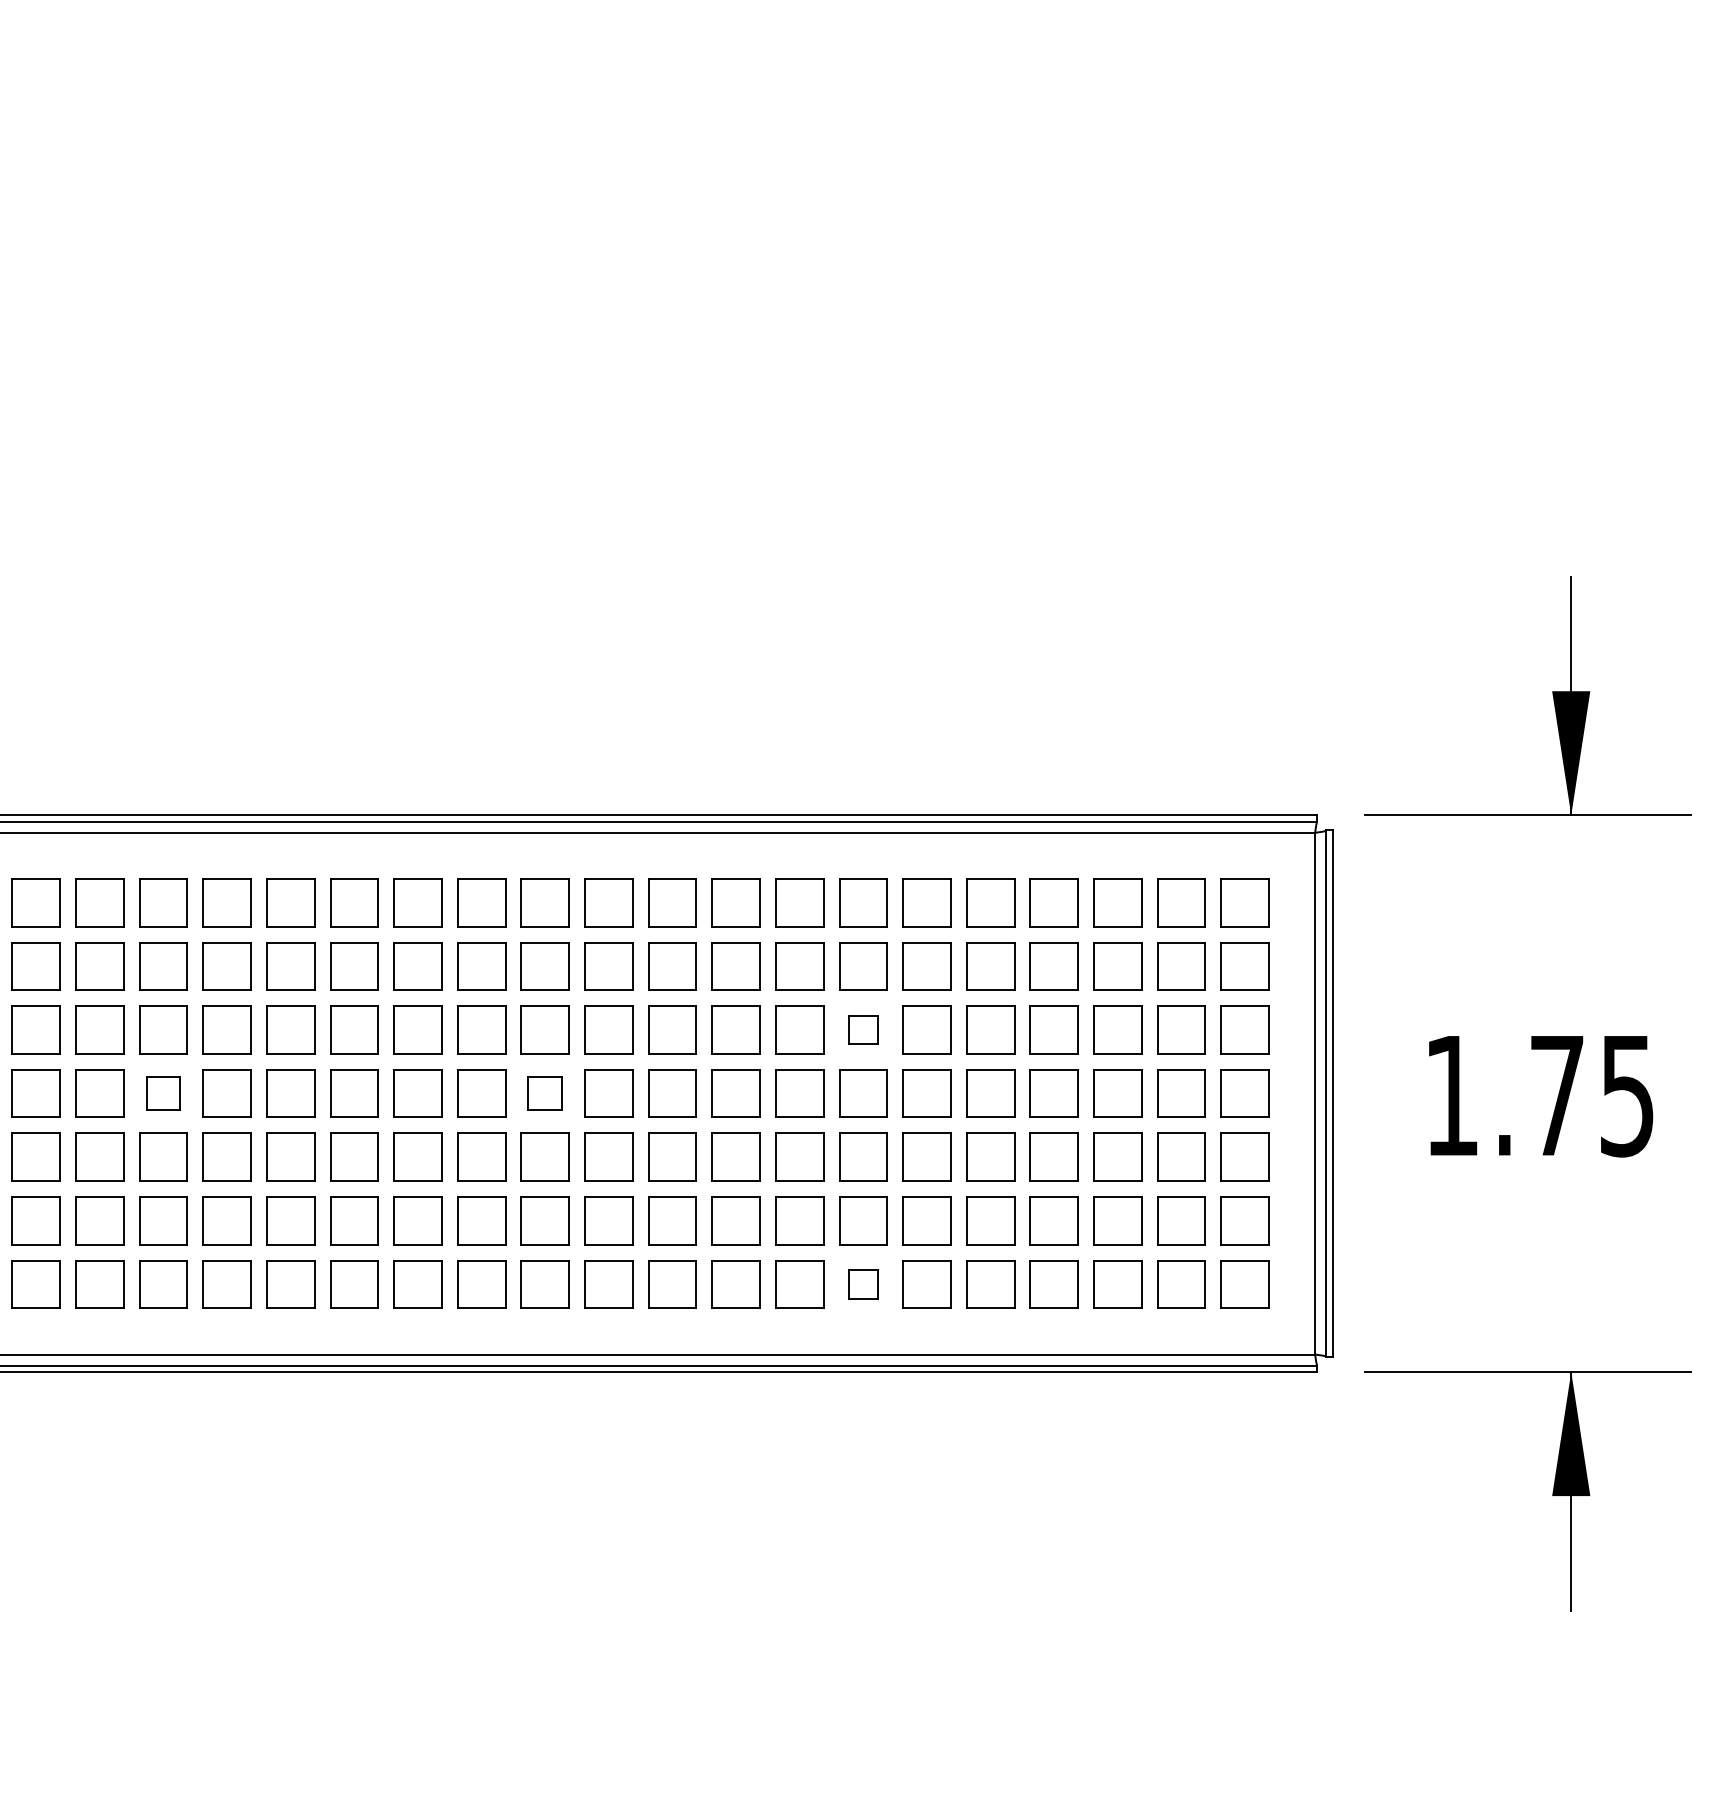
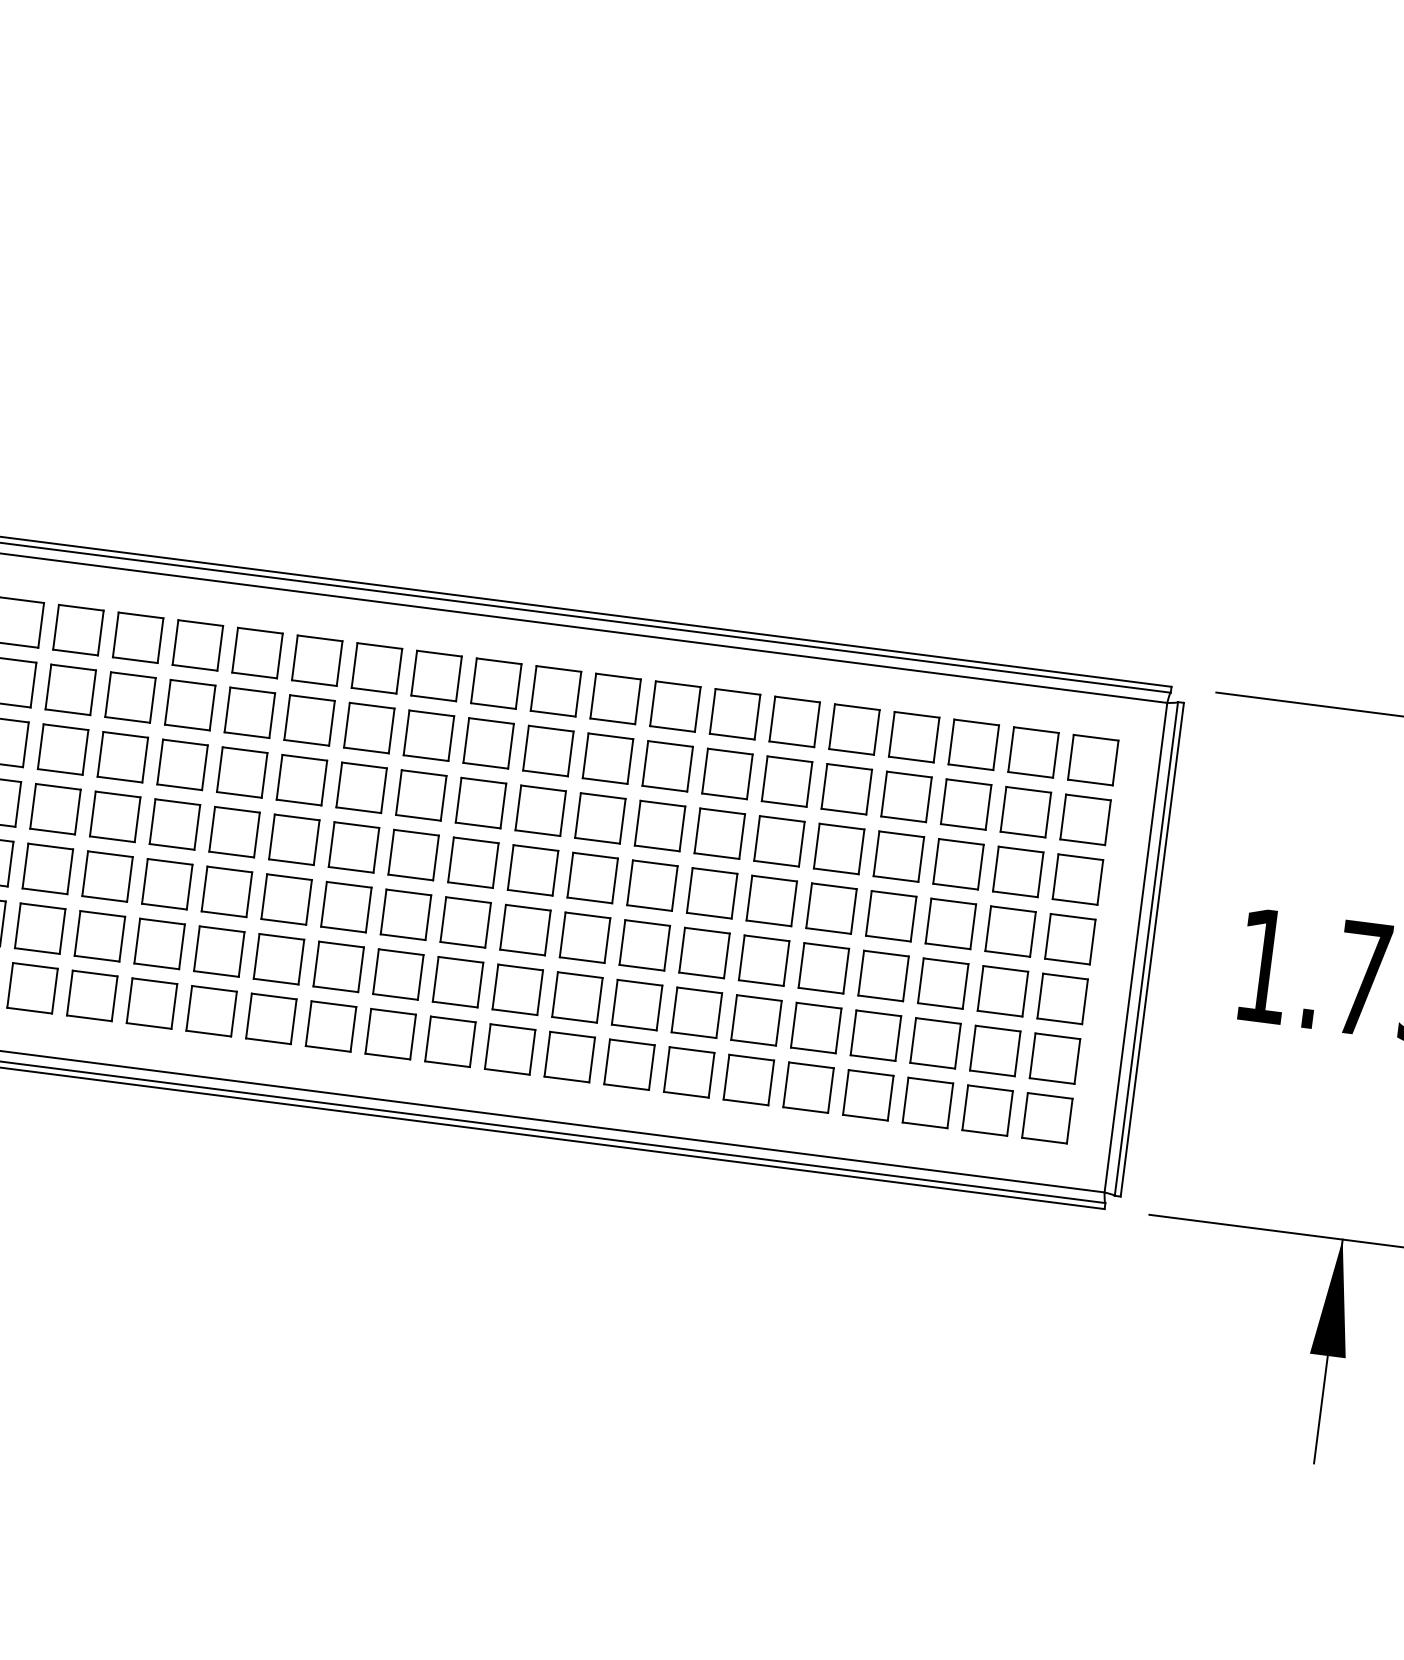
part: (863, 1029) -> (719, 833), size x1.67
part: (163, 1093) -> (55, 809), size x1.43
part: (544, 1093) -> (412, 854), size x1.43
part: (863, 1284) -> (689, 1072), size x1.67

